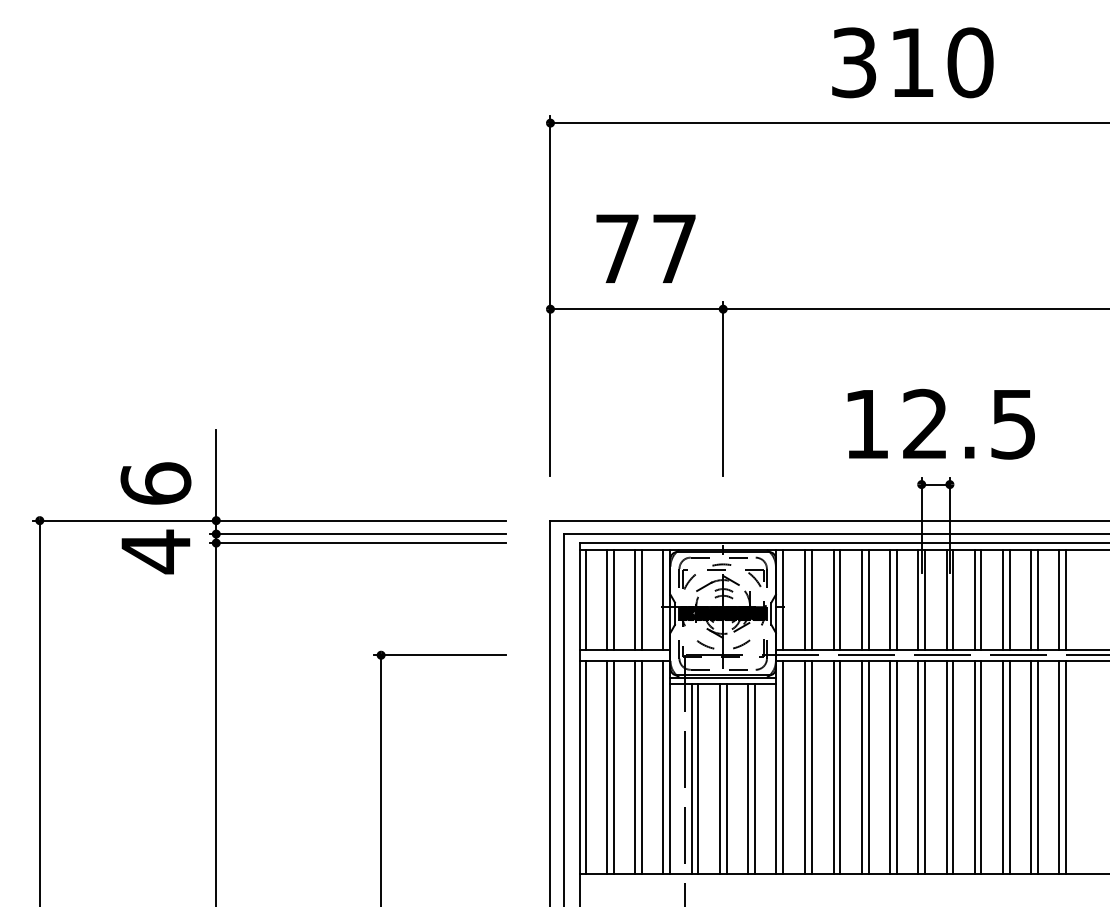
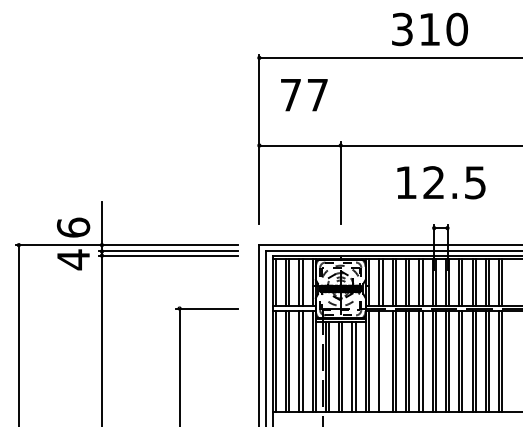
text: (646, 249) -> (304, 95), moved
text: (941, 423) -> (441, 182), moved
line: (811, 767) -> (382, 361), removed

